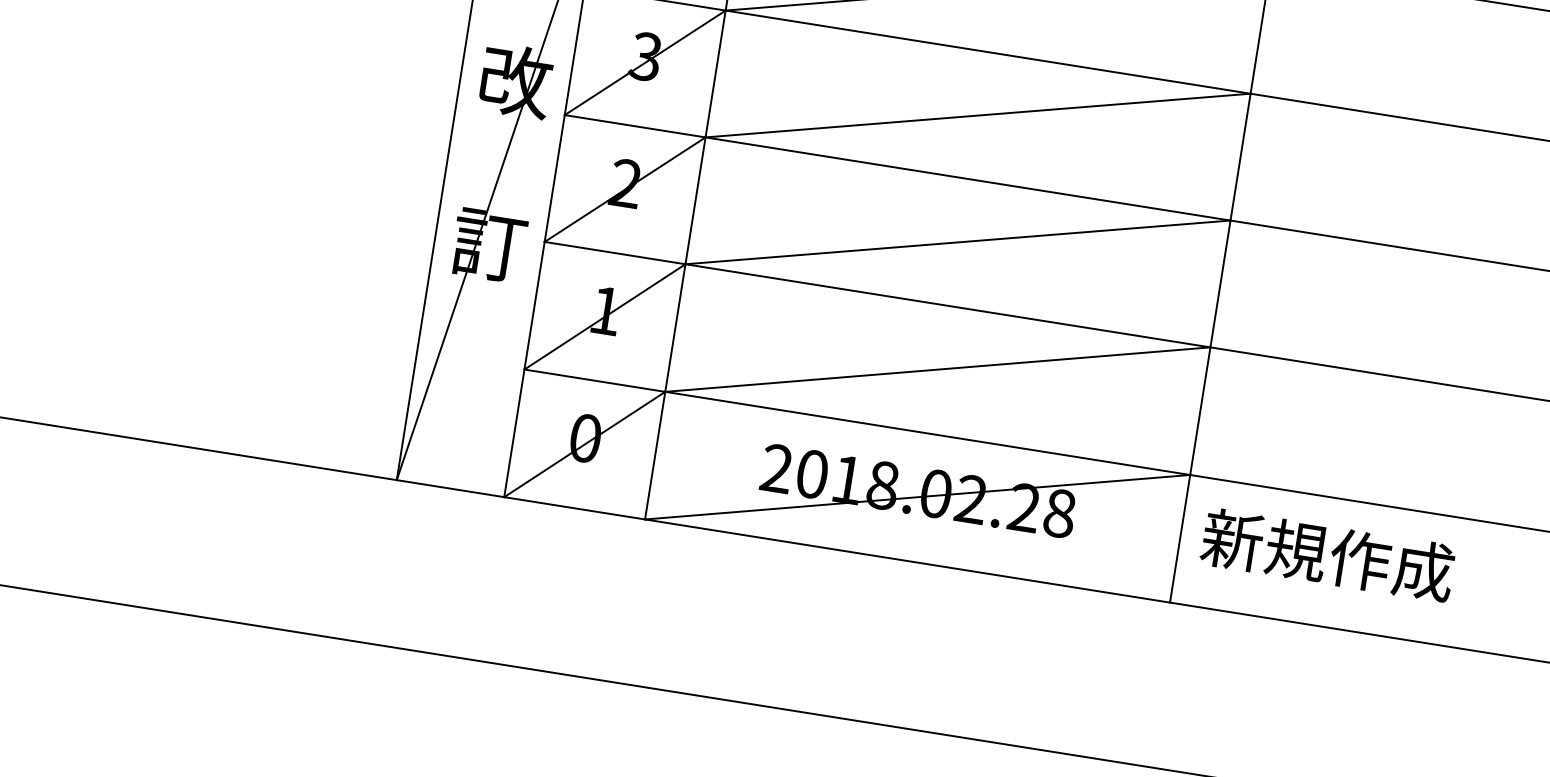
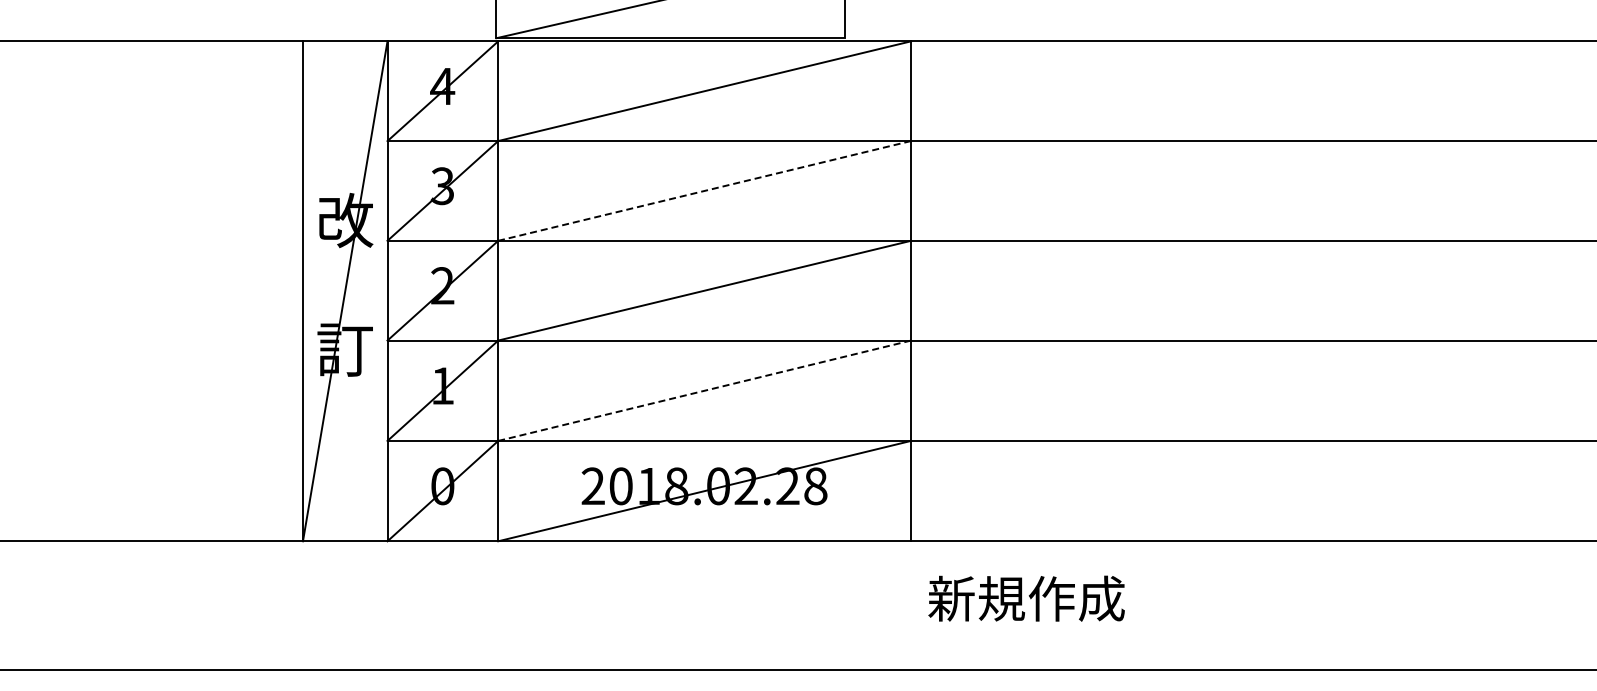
line: (977, 116) -> (704, 191), solid -> dashed
line: (937, 369) -> (704, 390), solid -> dashed
text: (1327, 554) -> (1026, 598), moved

